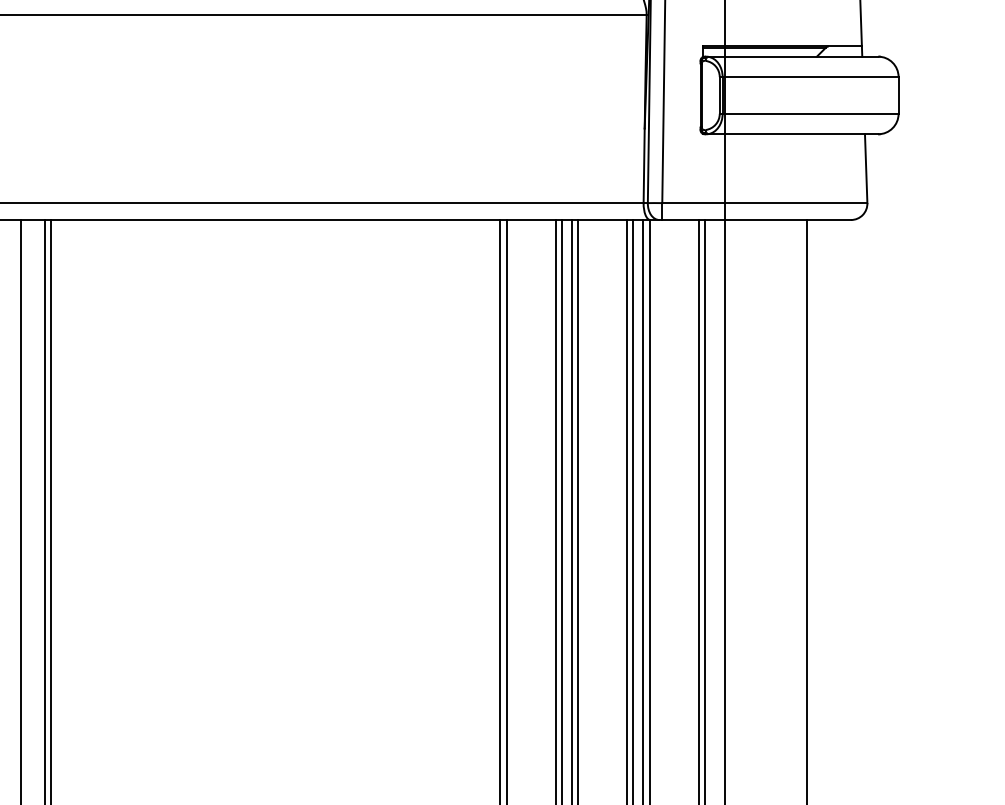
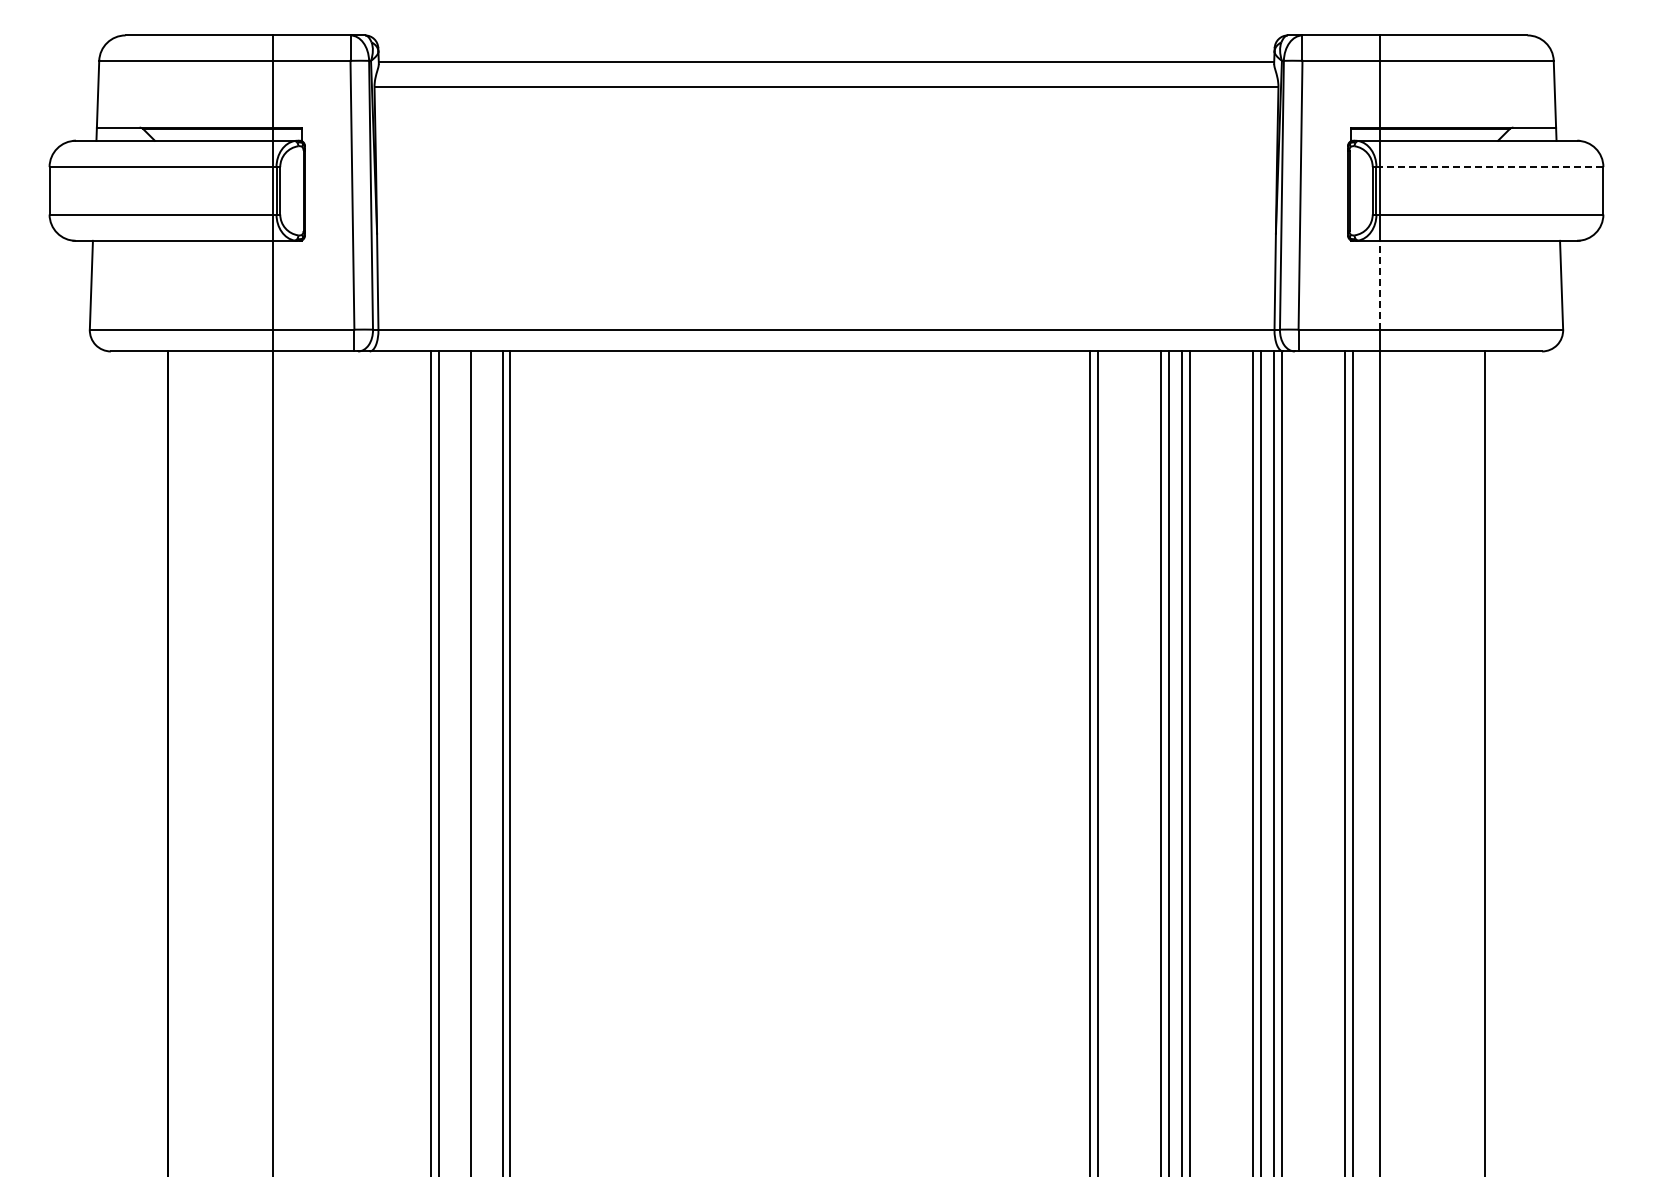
line: (811, 77) -> (1491, 167), solid -> dashed
line: (725, 168) -> (1379, 284), solid -> dashed

